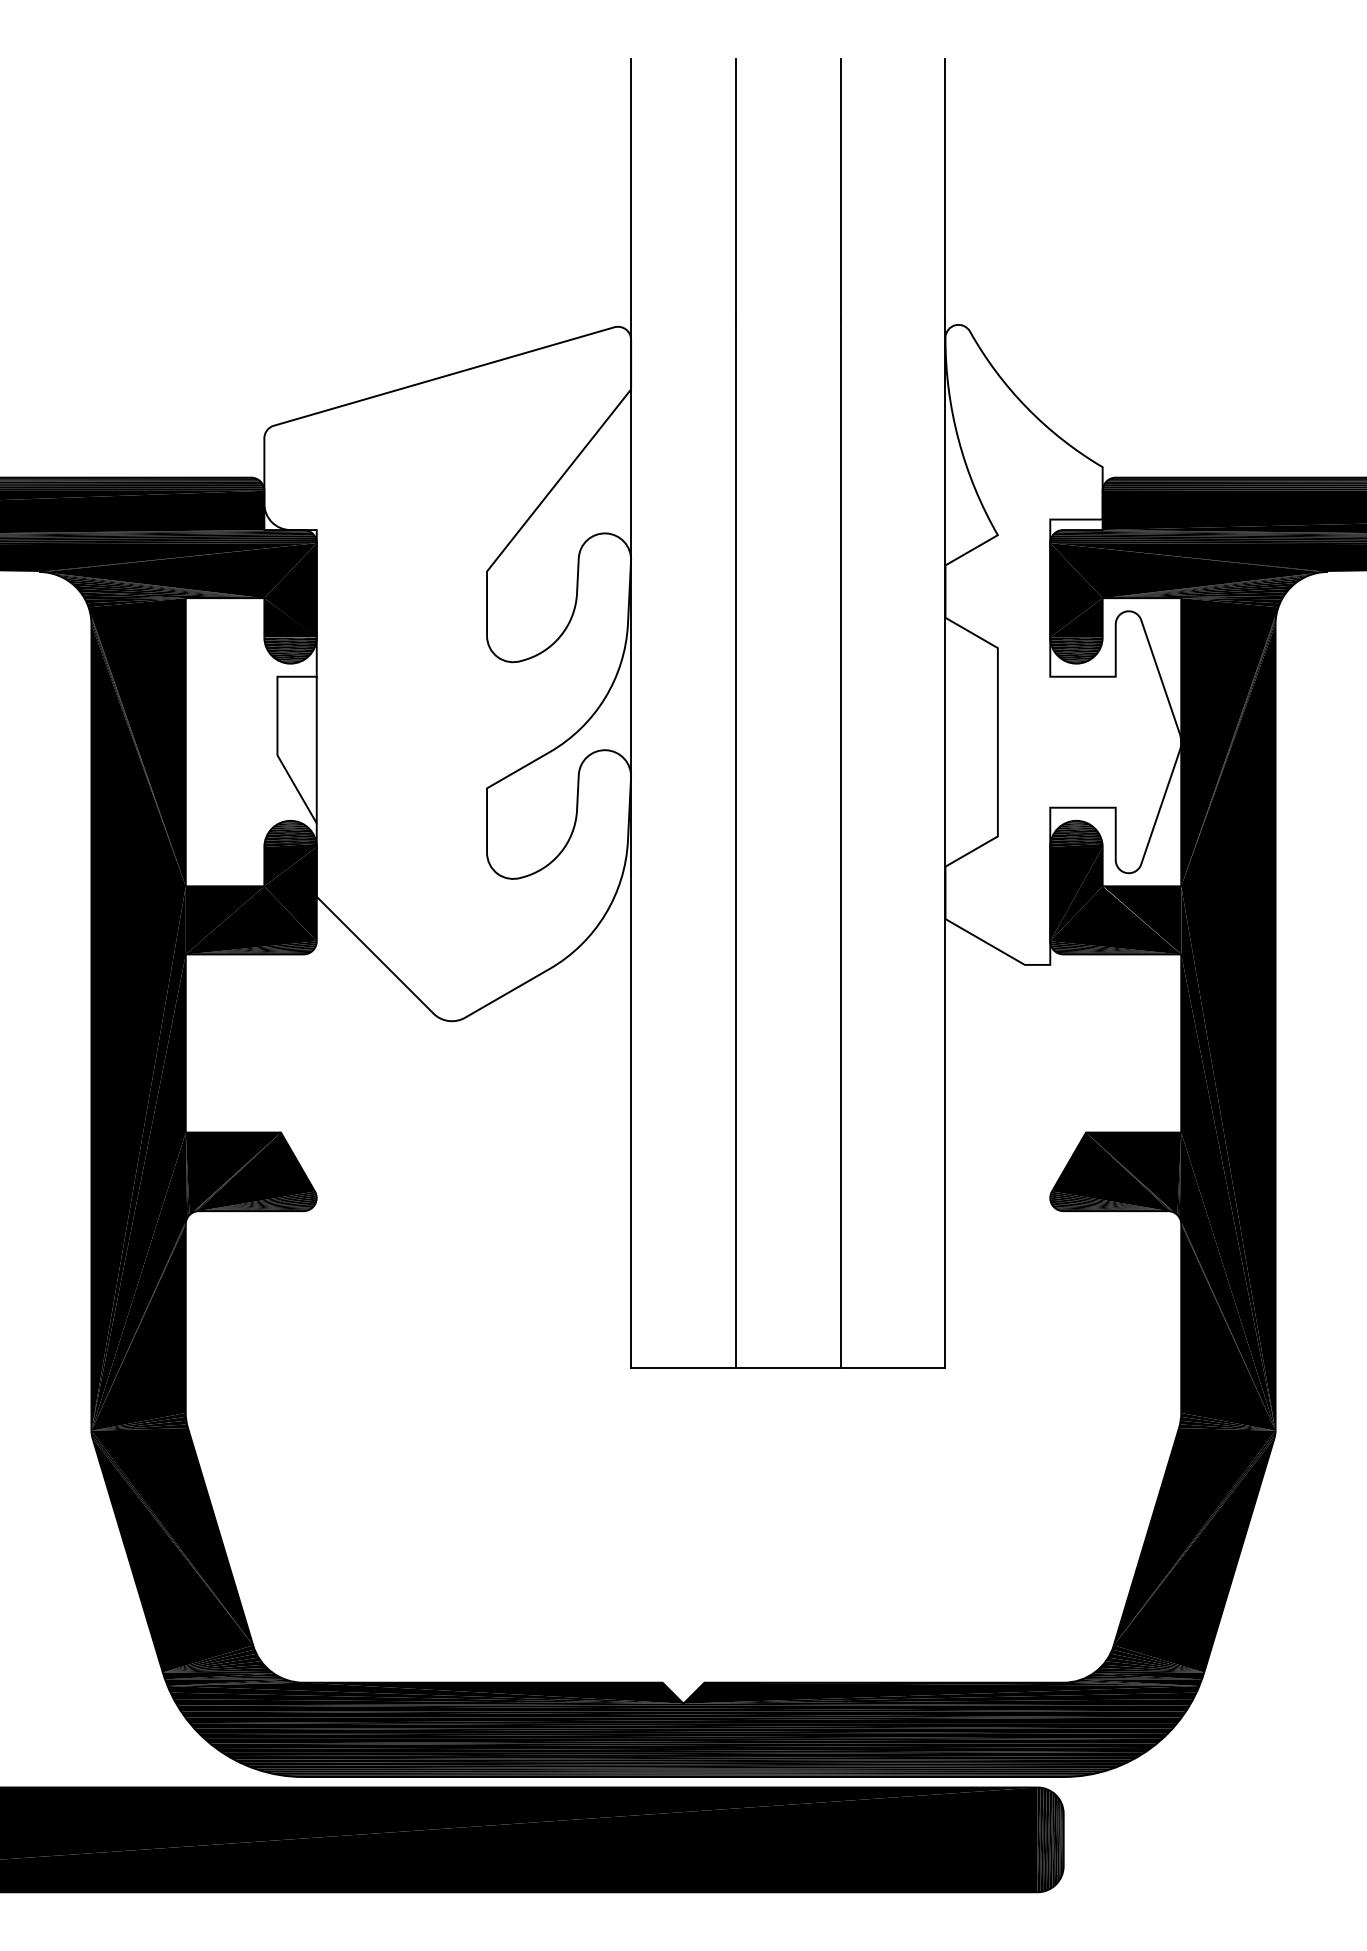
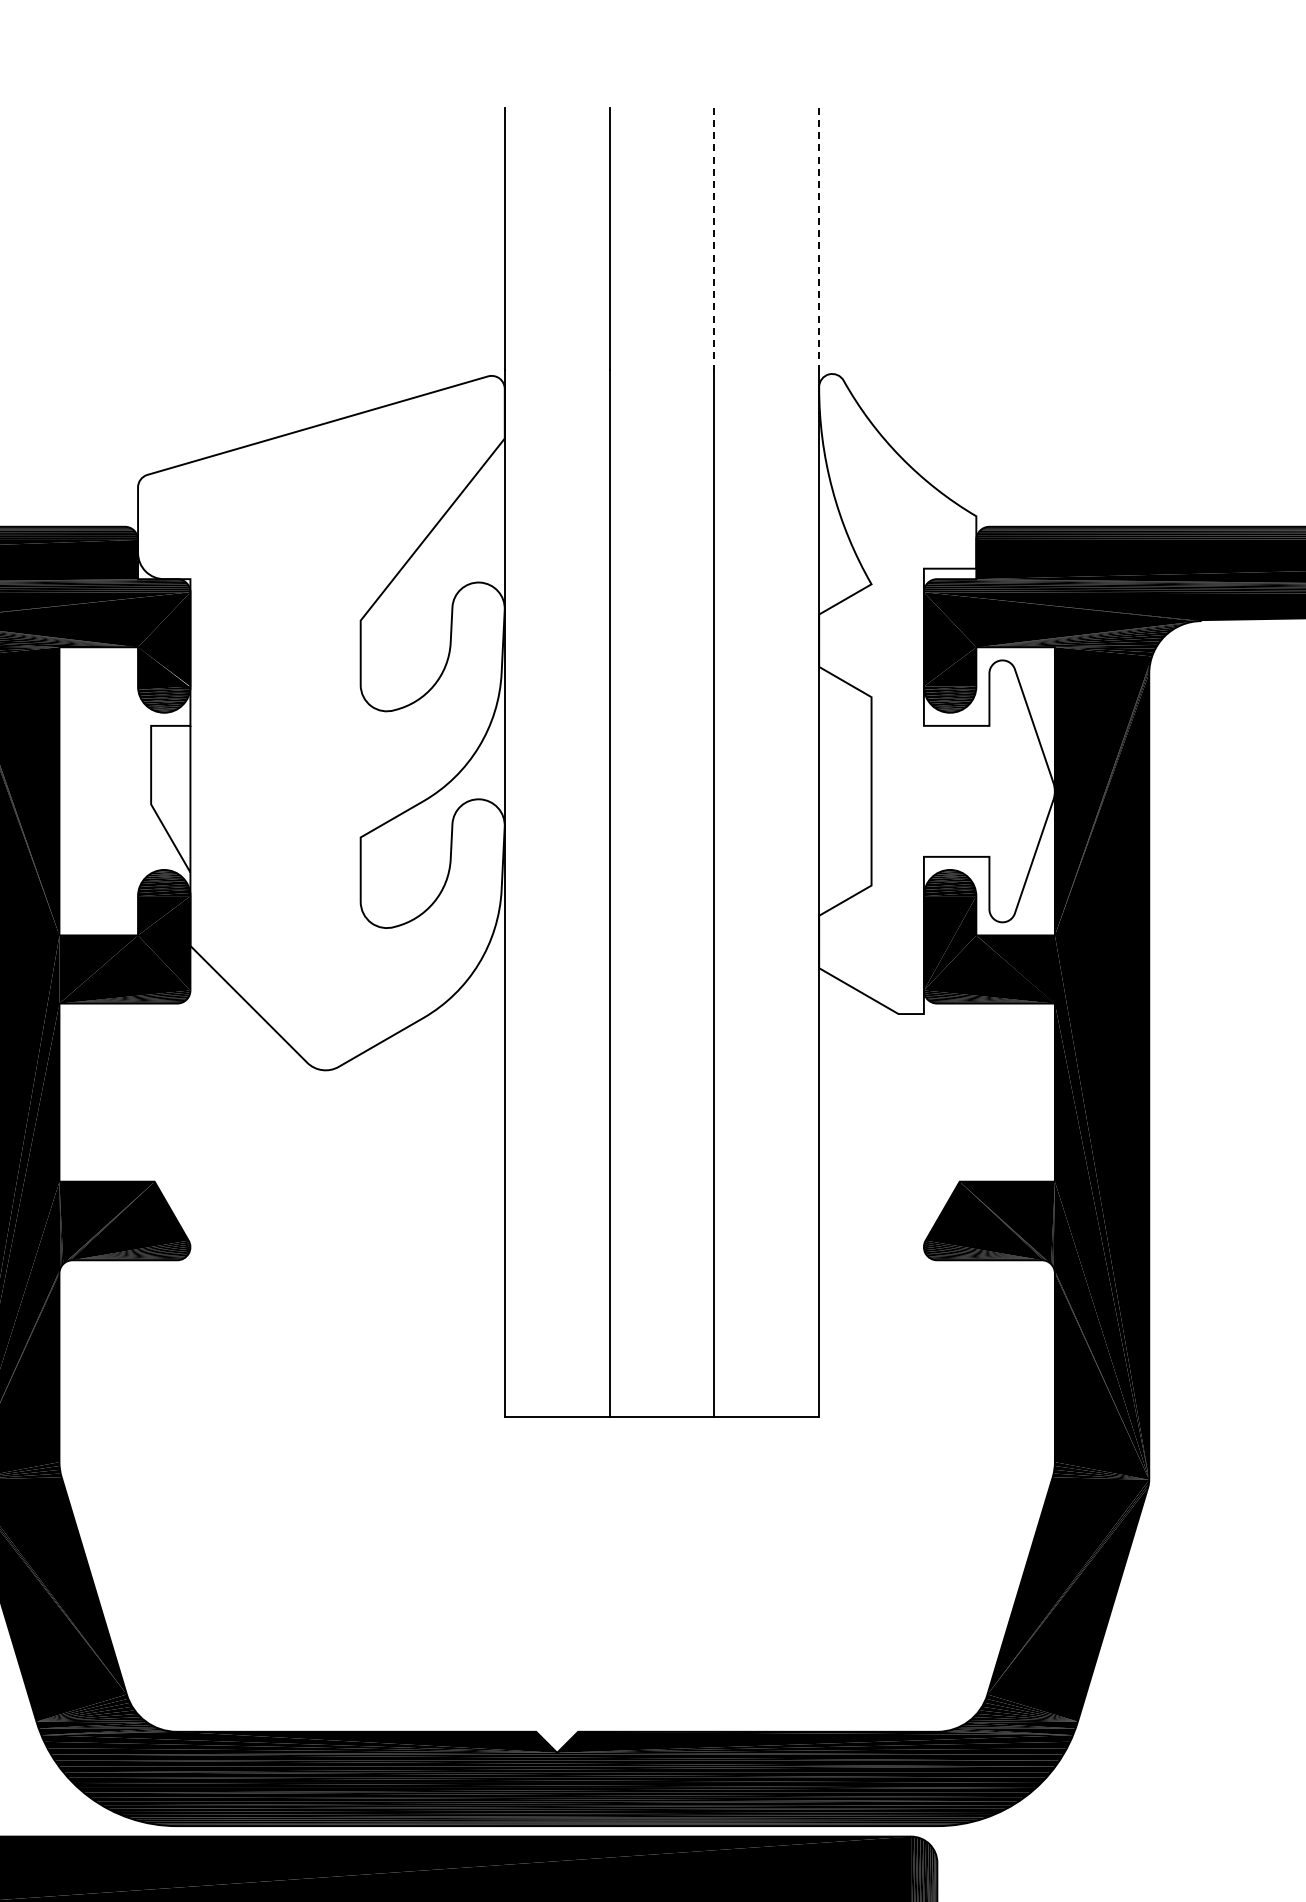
line: (840, 189) -> (714, 238), solid -> dashed
line: (945, 189) -> (819, 238), solid -> dashed

